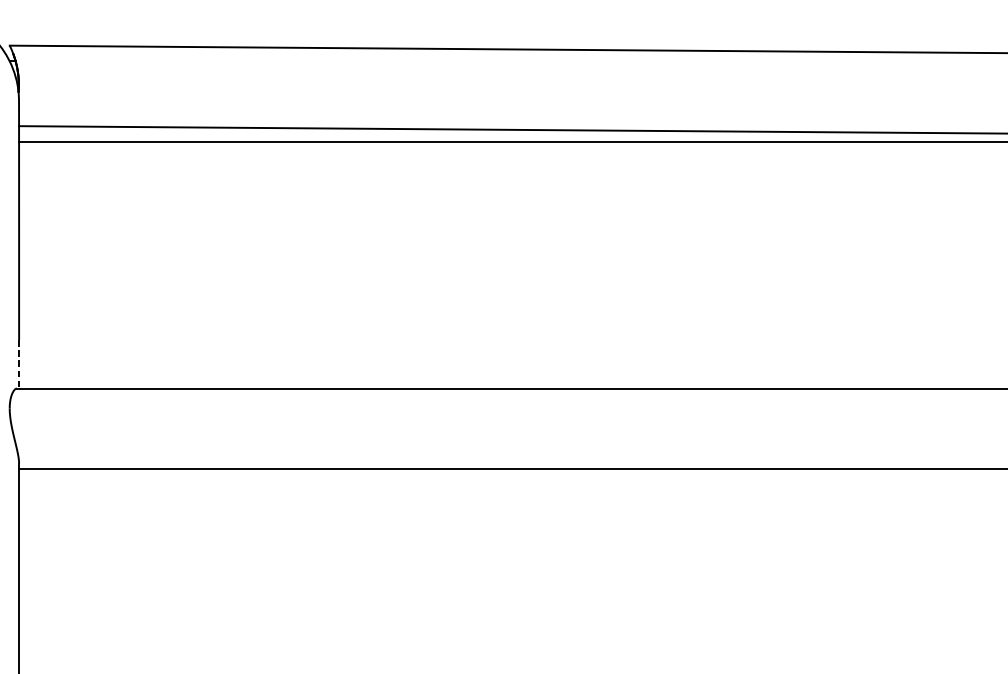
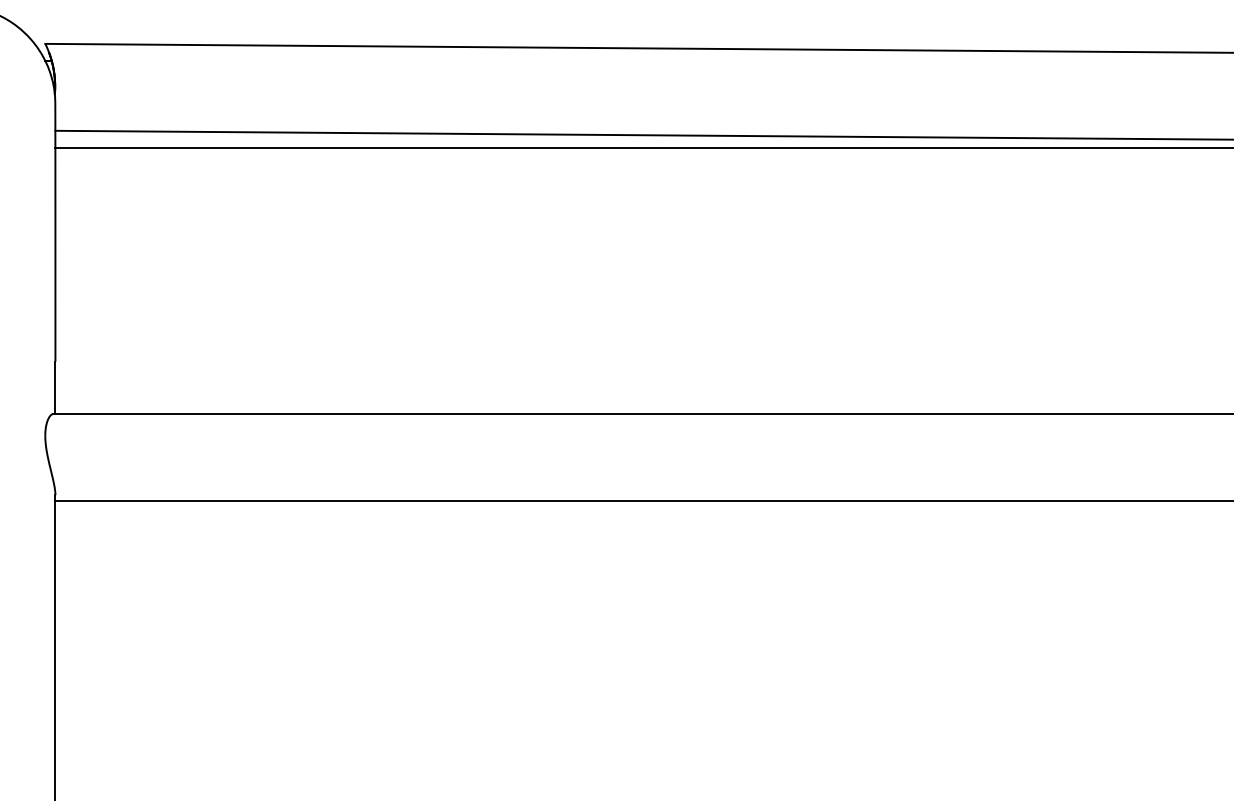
line: (19, 364) -> (55, 388), dashed -> solid

